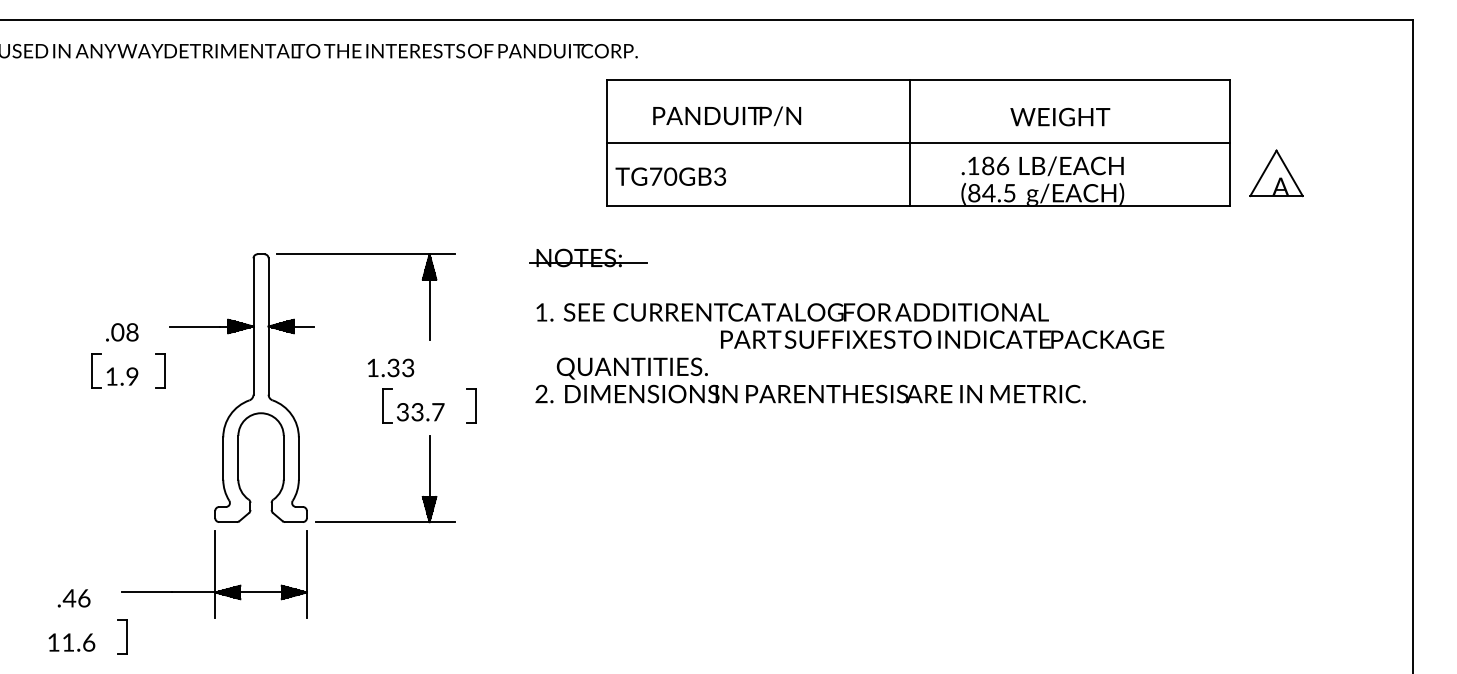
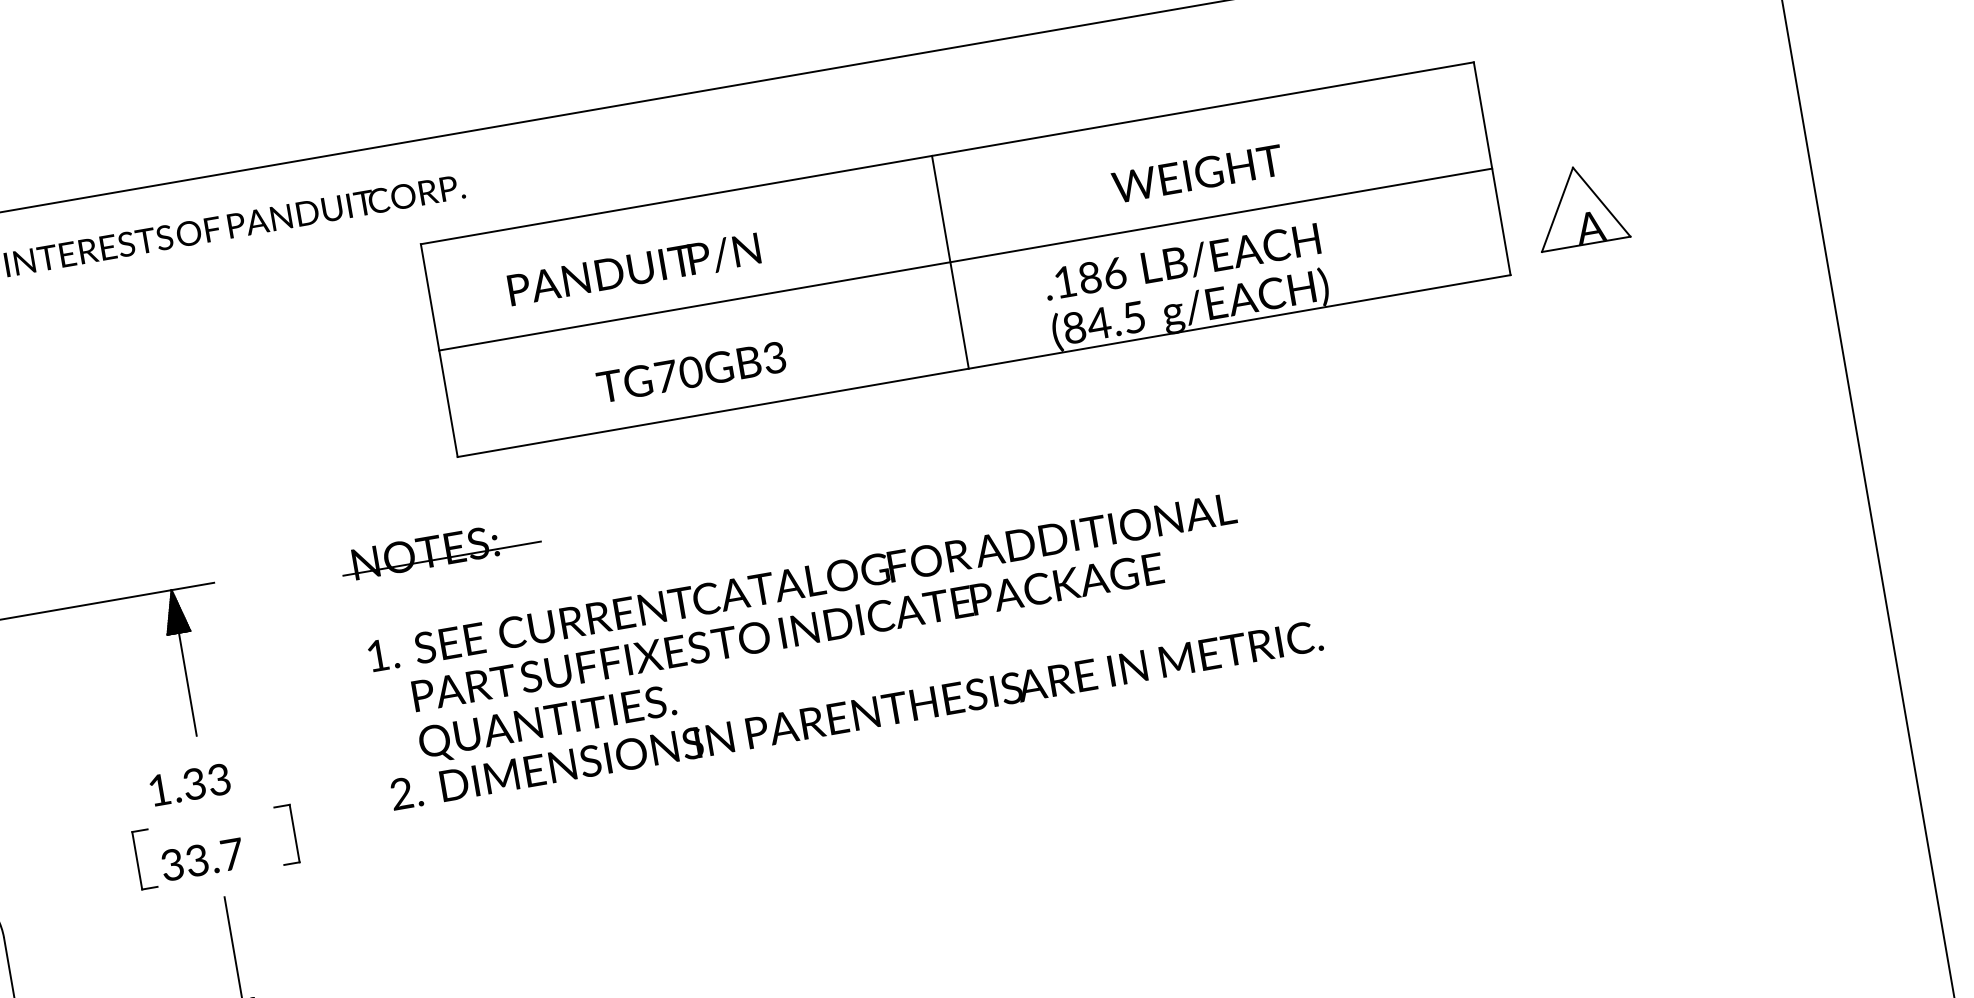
text: (670, 176) -> (690, 371), moved
text: (942, 339) -> (787, 632), moved
text: (390, 367) -> (189, 784), moved

